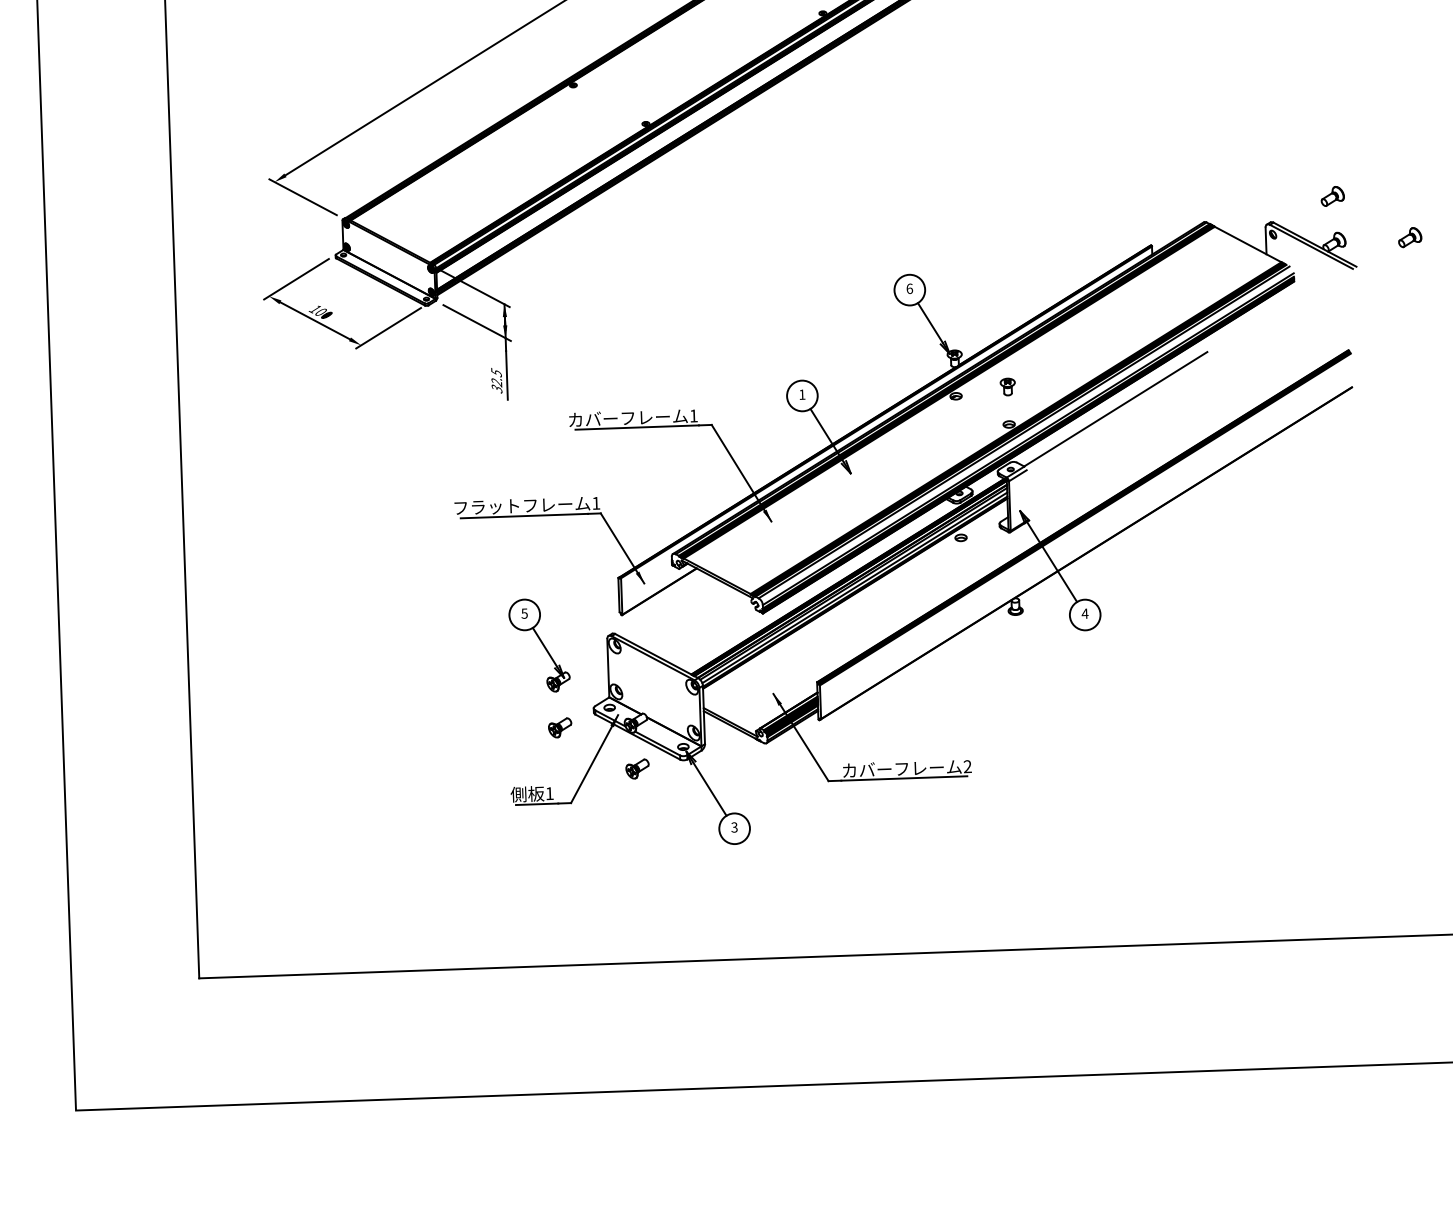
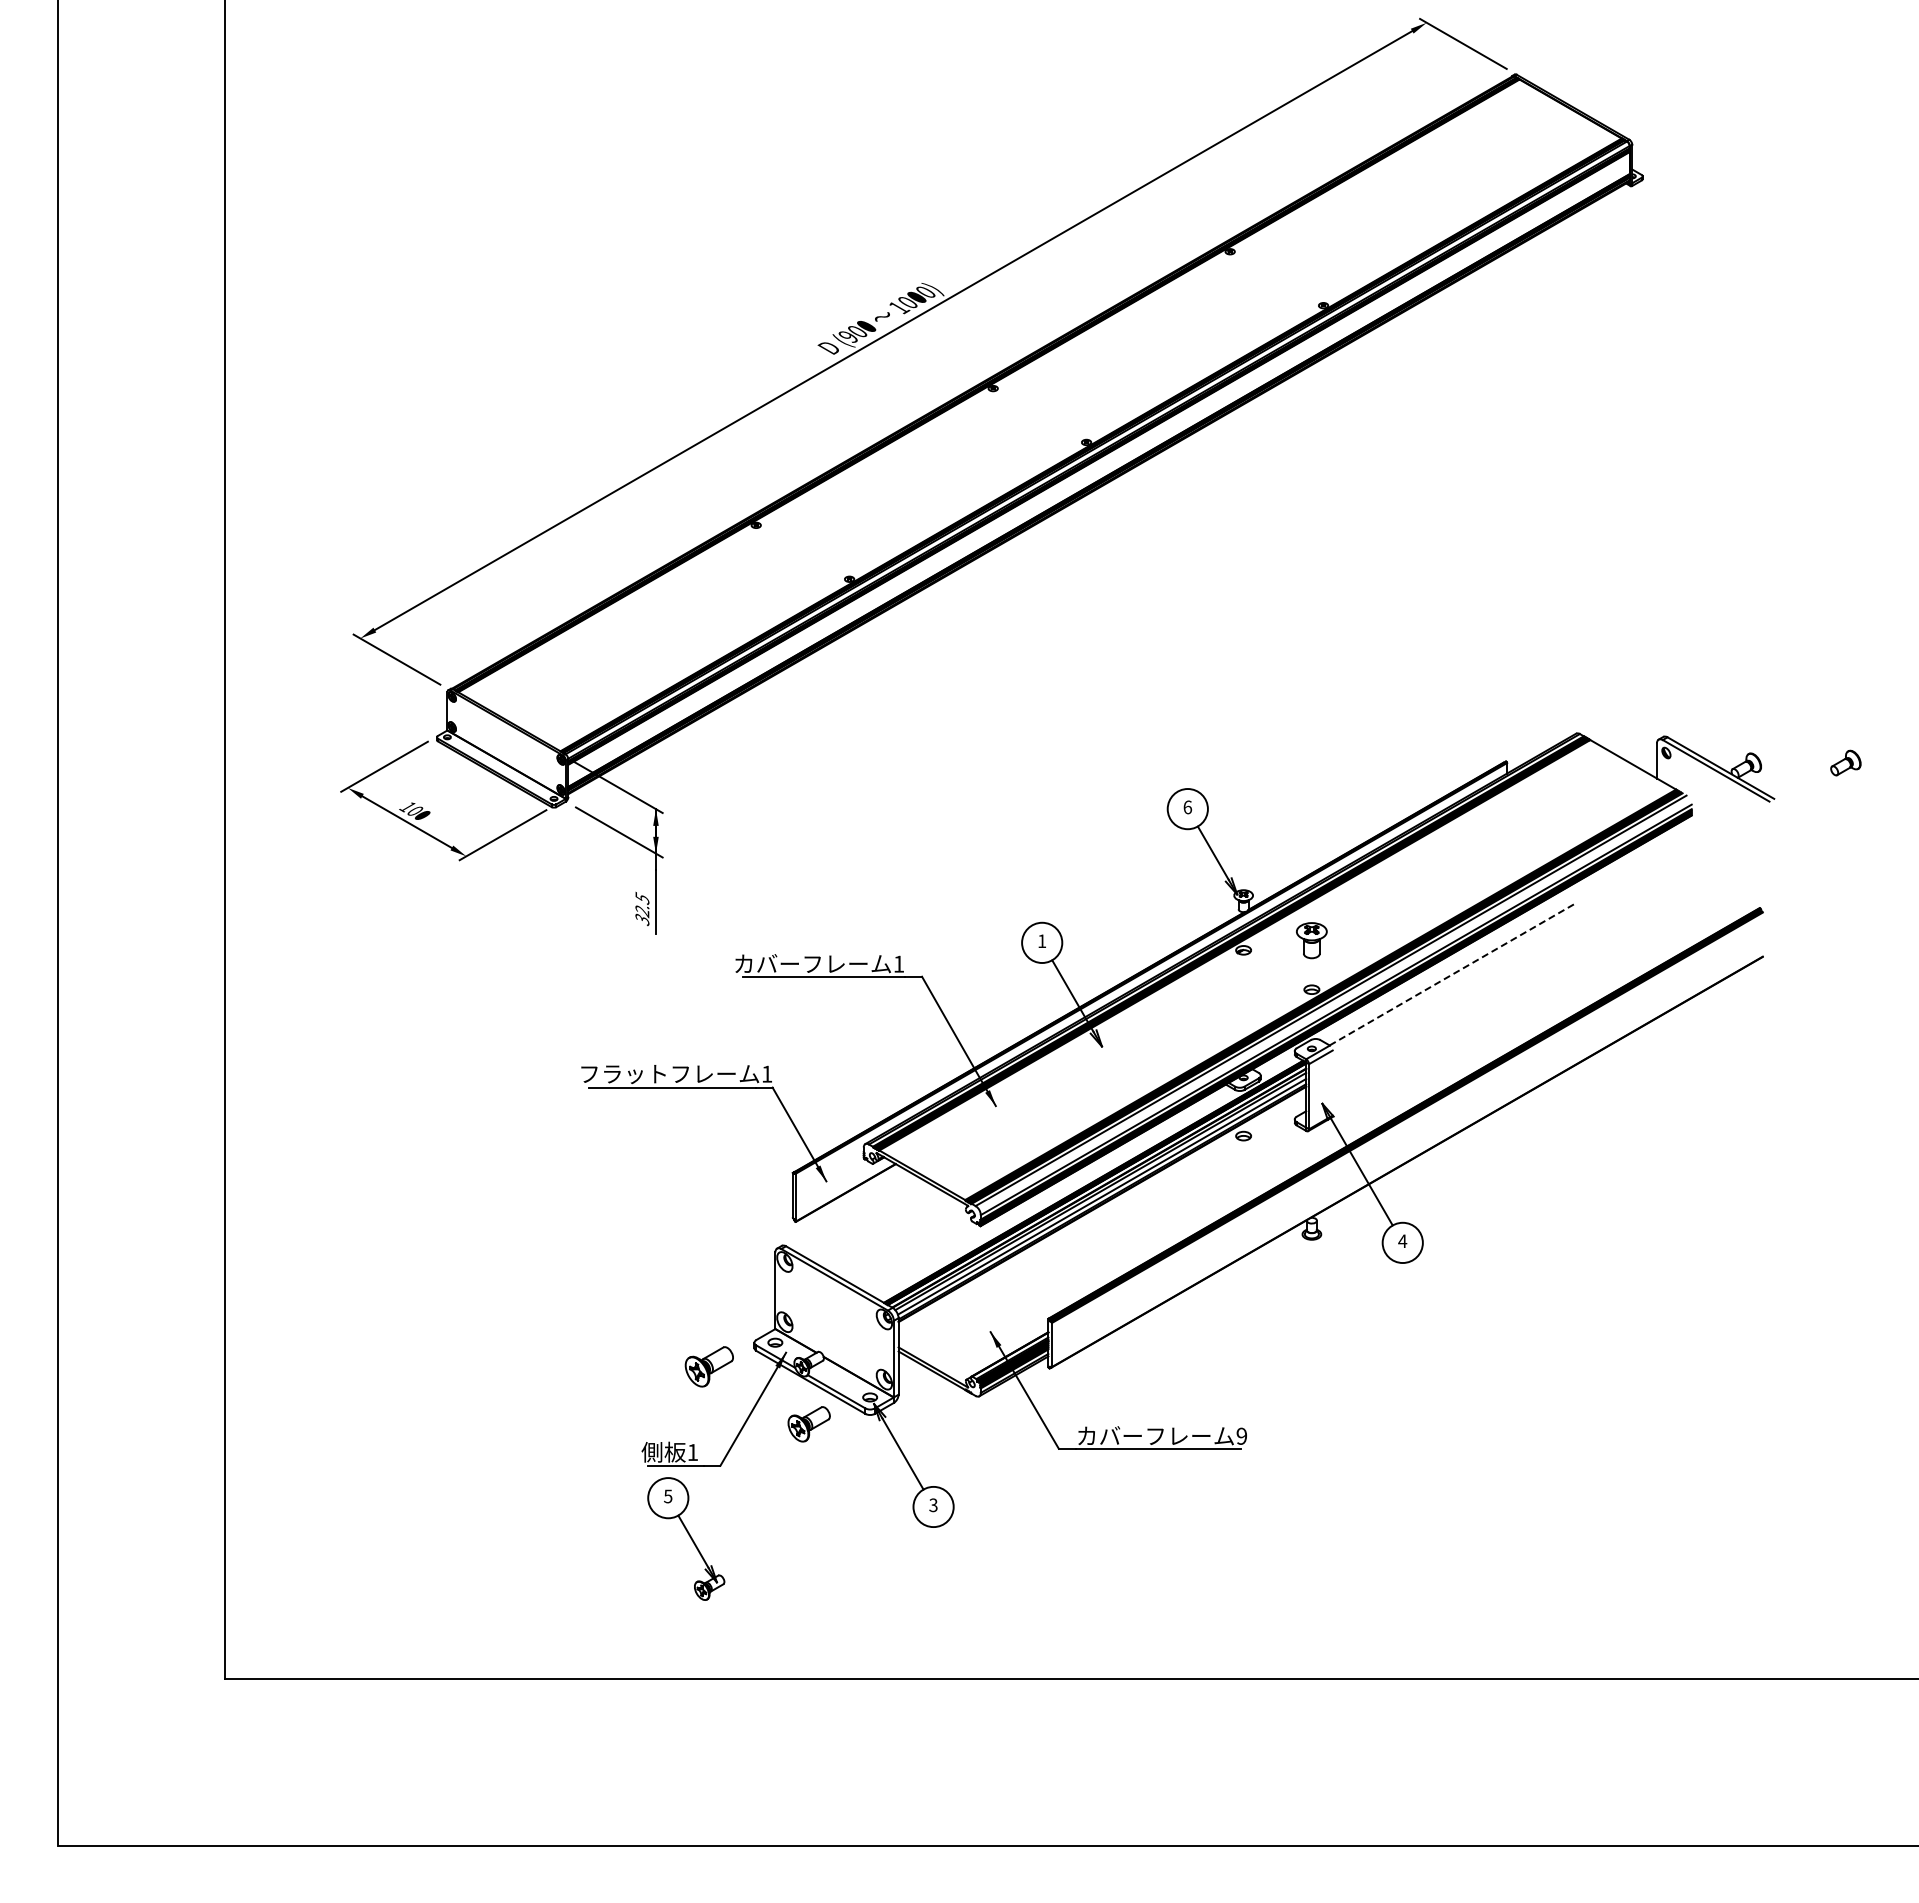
part: (1332, 196) -> (1745, 705), removed
part: (1007, 386) -> (1311, 940), size x1.6
line: (1115, 409) -> (1452, 974), solid -> dashed
part: (539, 645) -> (686, 1538), moved
part: (560, 727) -> (709, 1366), size x1.6
text: (967, 766) -> (1241, 1436), 2 -> 9
part: (637, 769) -> (808, 1424), size x1.4

